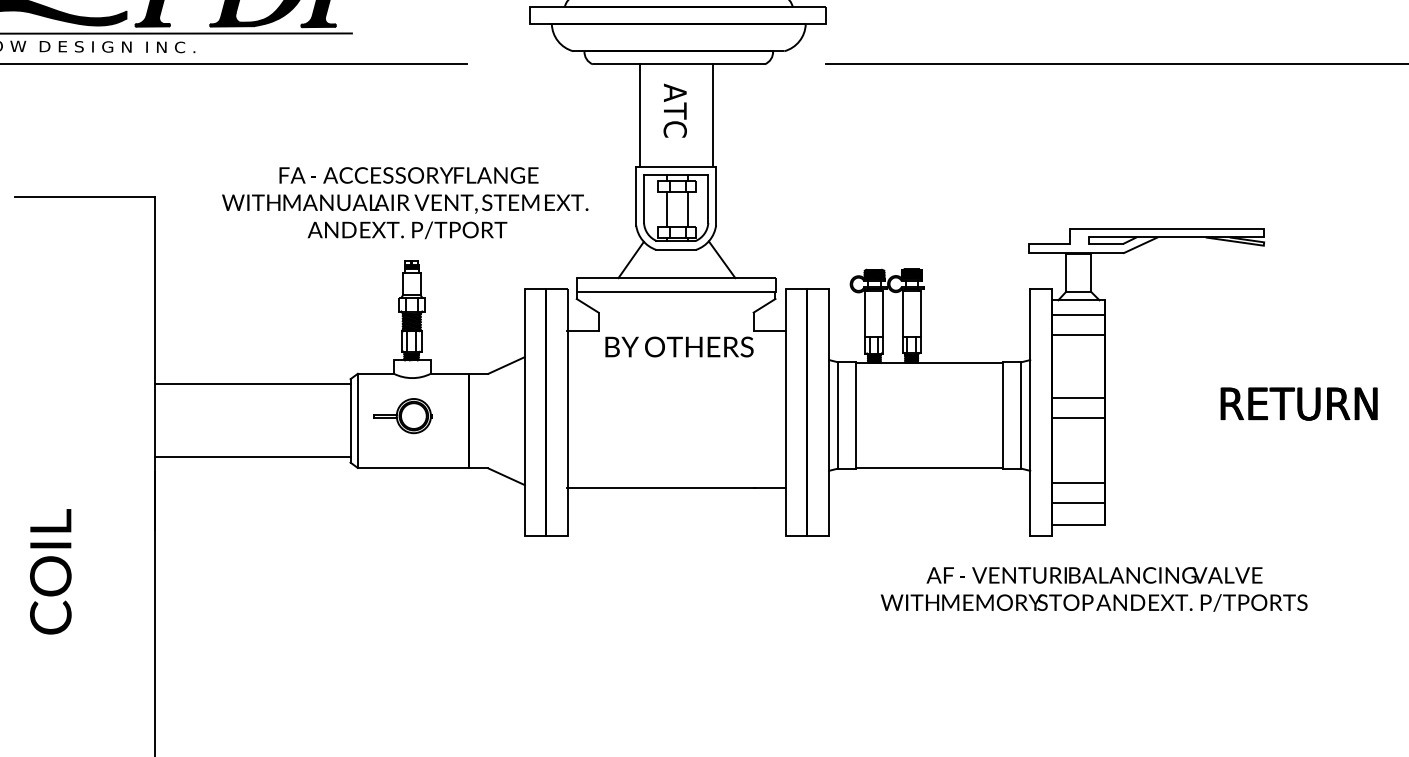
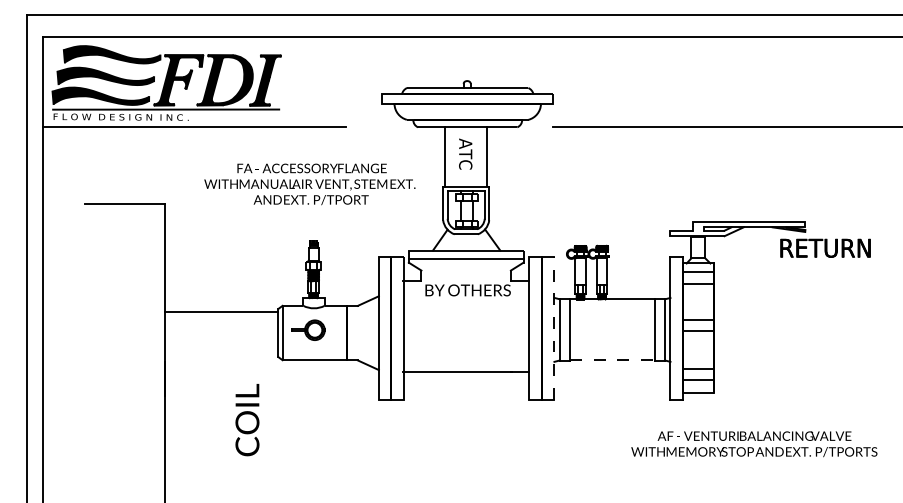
text: (404, 203) -> (309, 184), moved
text: (1298, 402) -> (825, 247), moved
line: (829, 411) -> (554, 327), solid -> dashed
line: (251, 456) -> (221, 353), removed
line: (929, 468) -> (612, 360), solid -> dashed
text: (50, 572) -> (247, 420), moved
text: (1094, 589) -> (754, 444), moved

